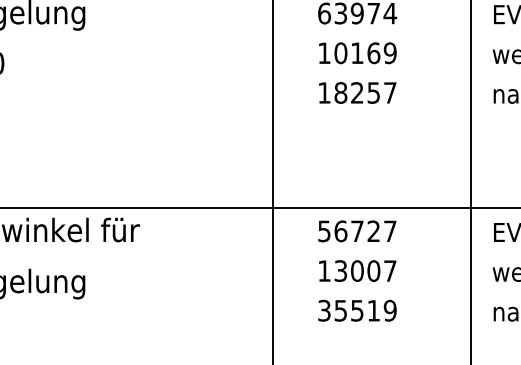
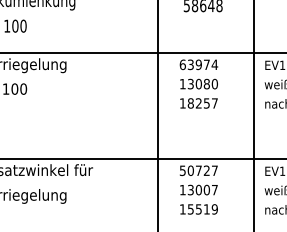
text: (364, 51) -> (202, 83), 10169 -> 13080
text: (340, 230) -> (190, 170), 56727 -> 50727
text: (323, 310) -> (182, 209), 35519 -> 15519

